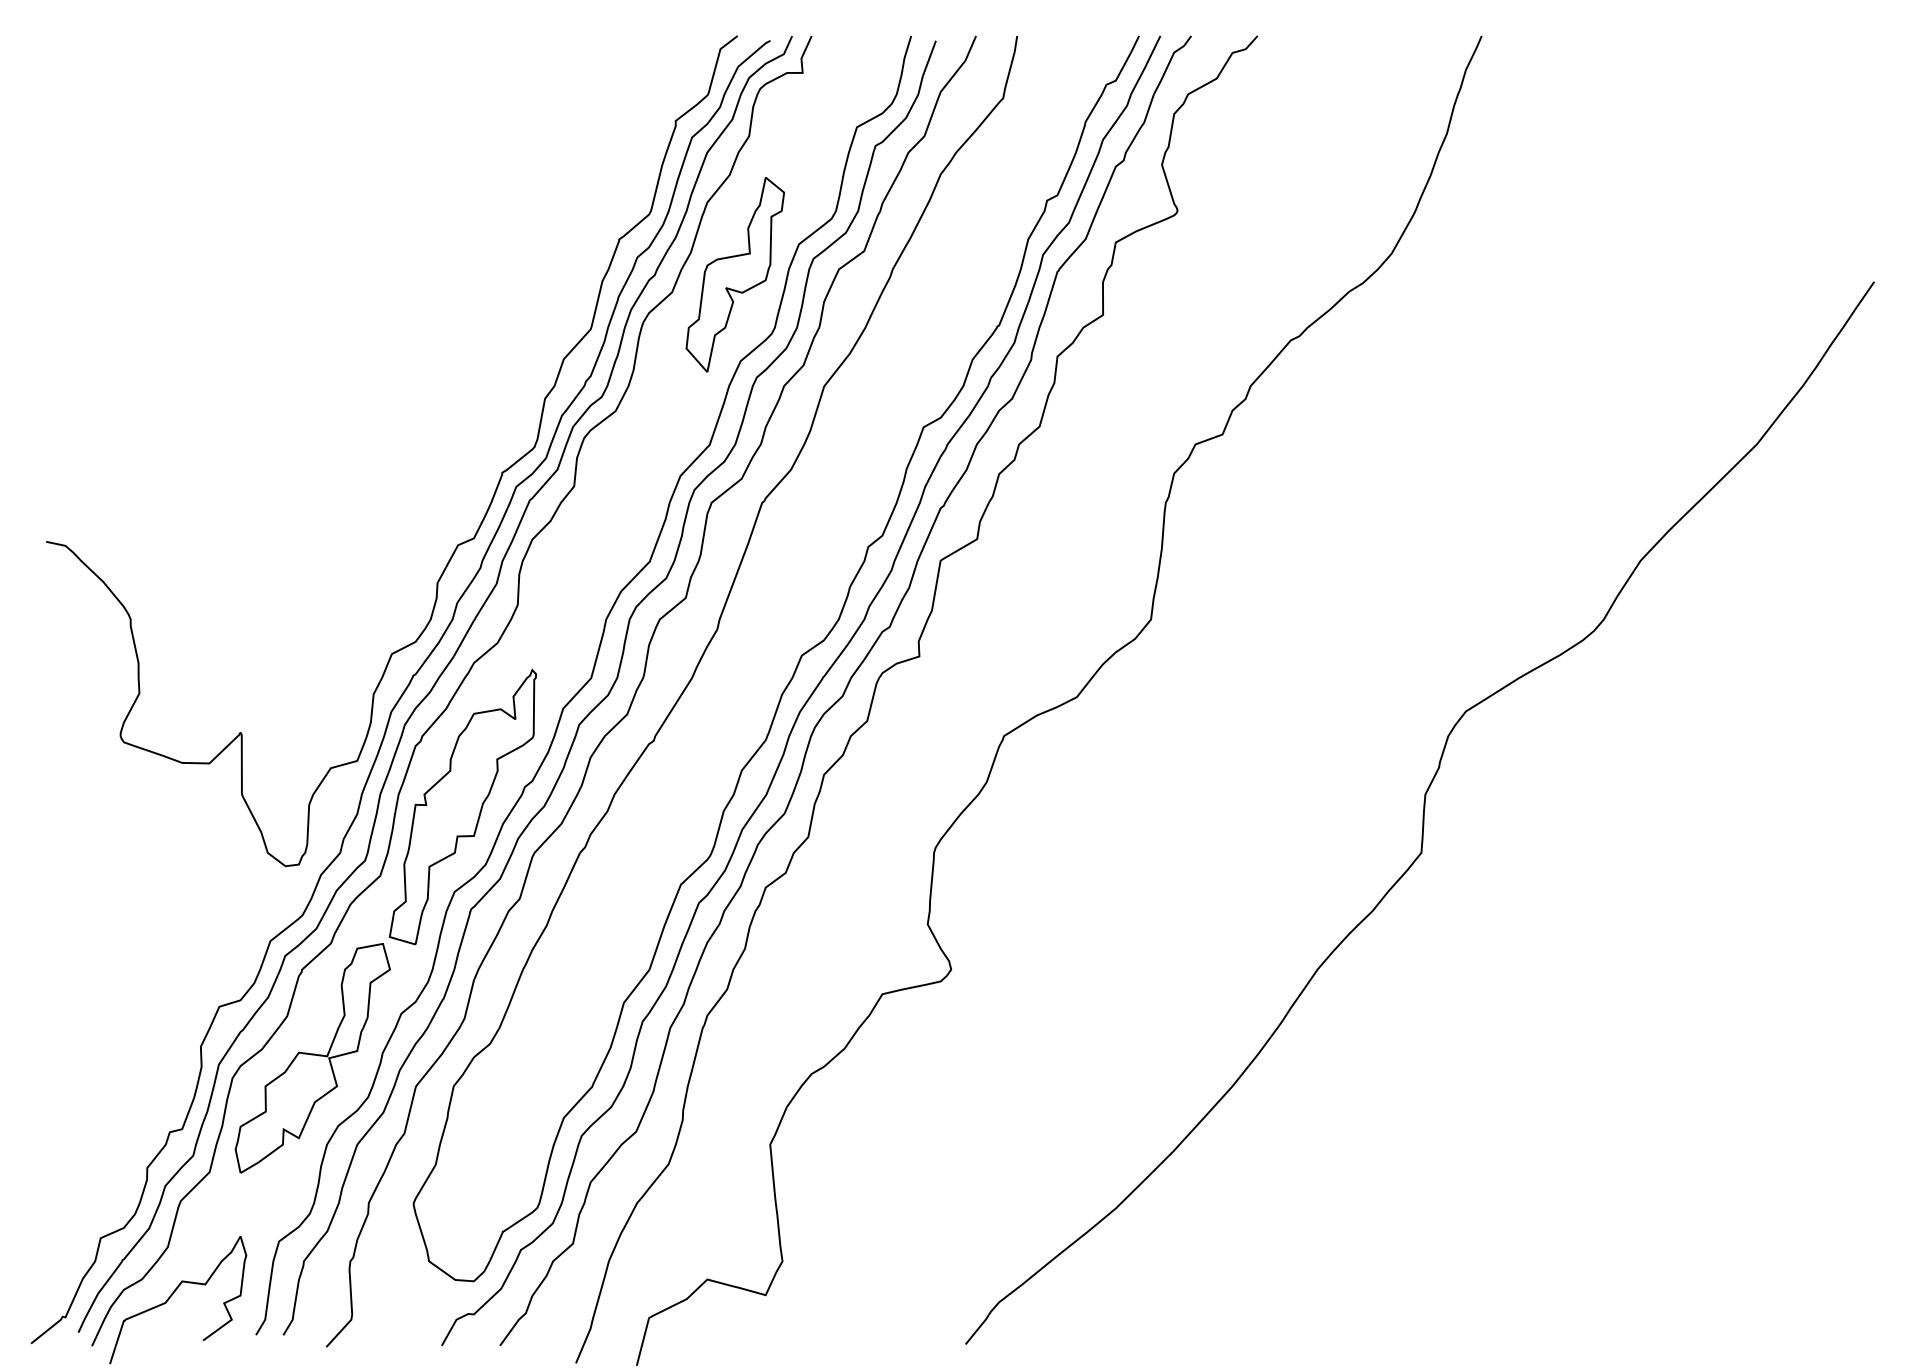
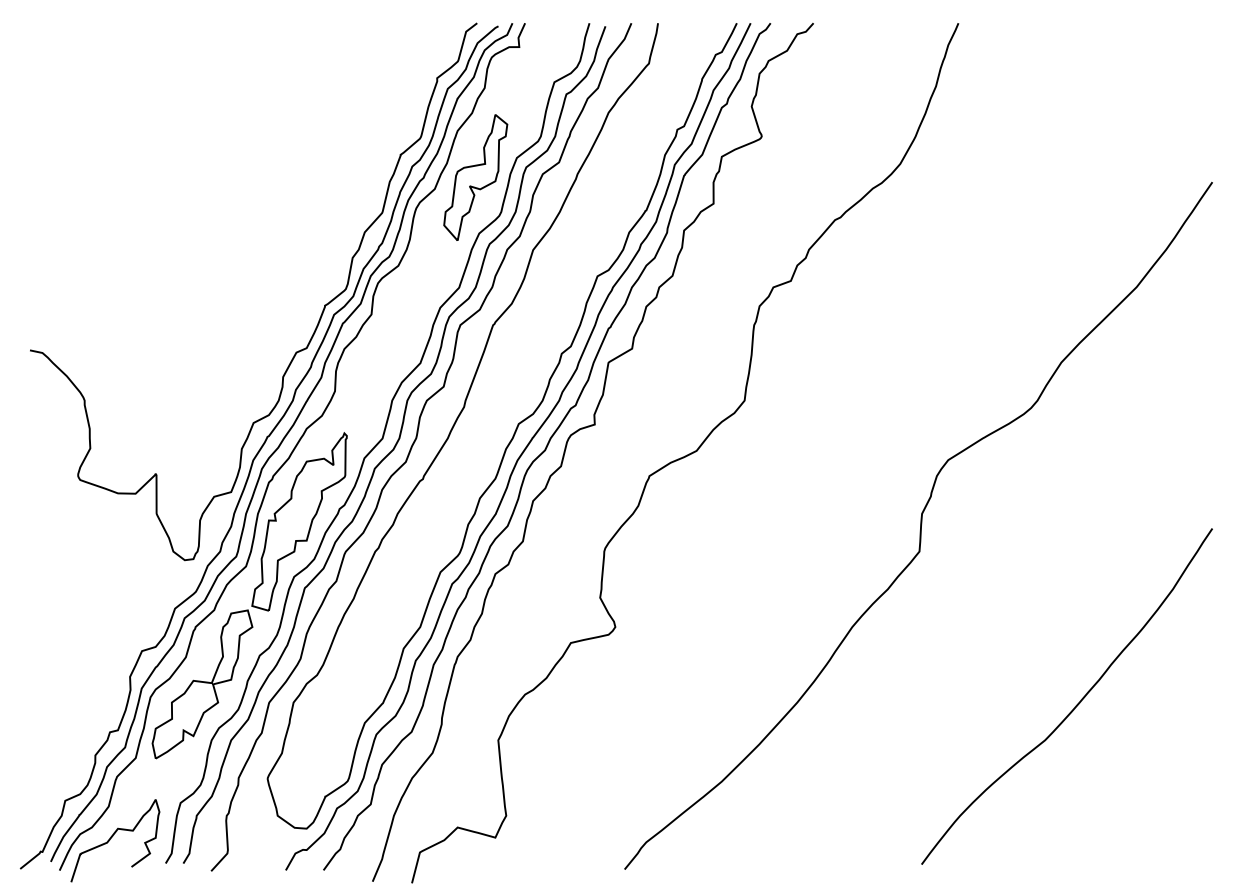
curve: (1662, 1090) -> (1075, 705), added

